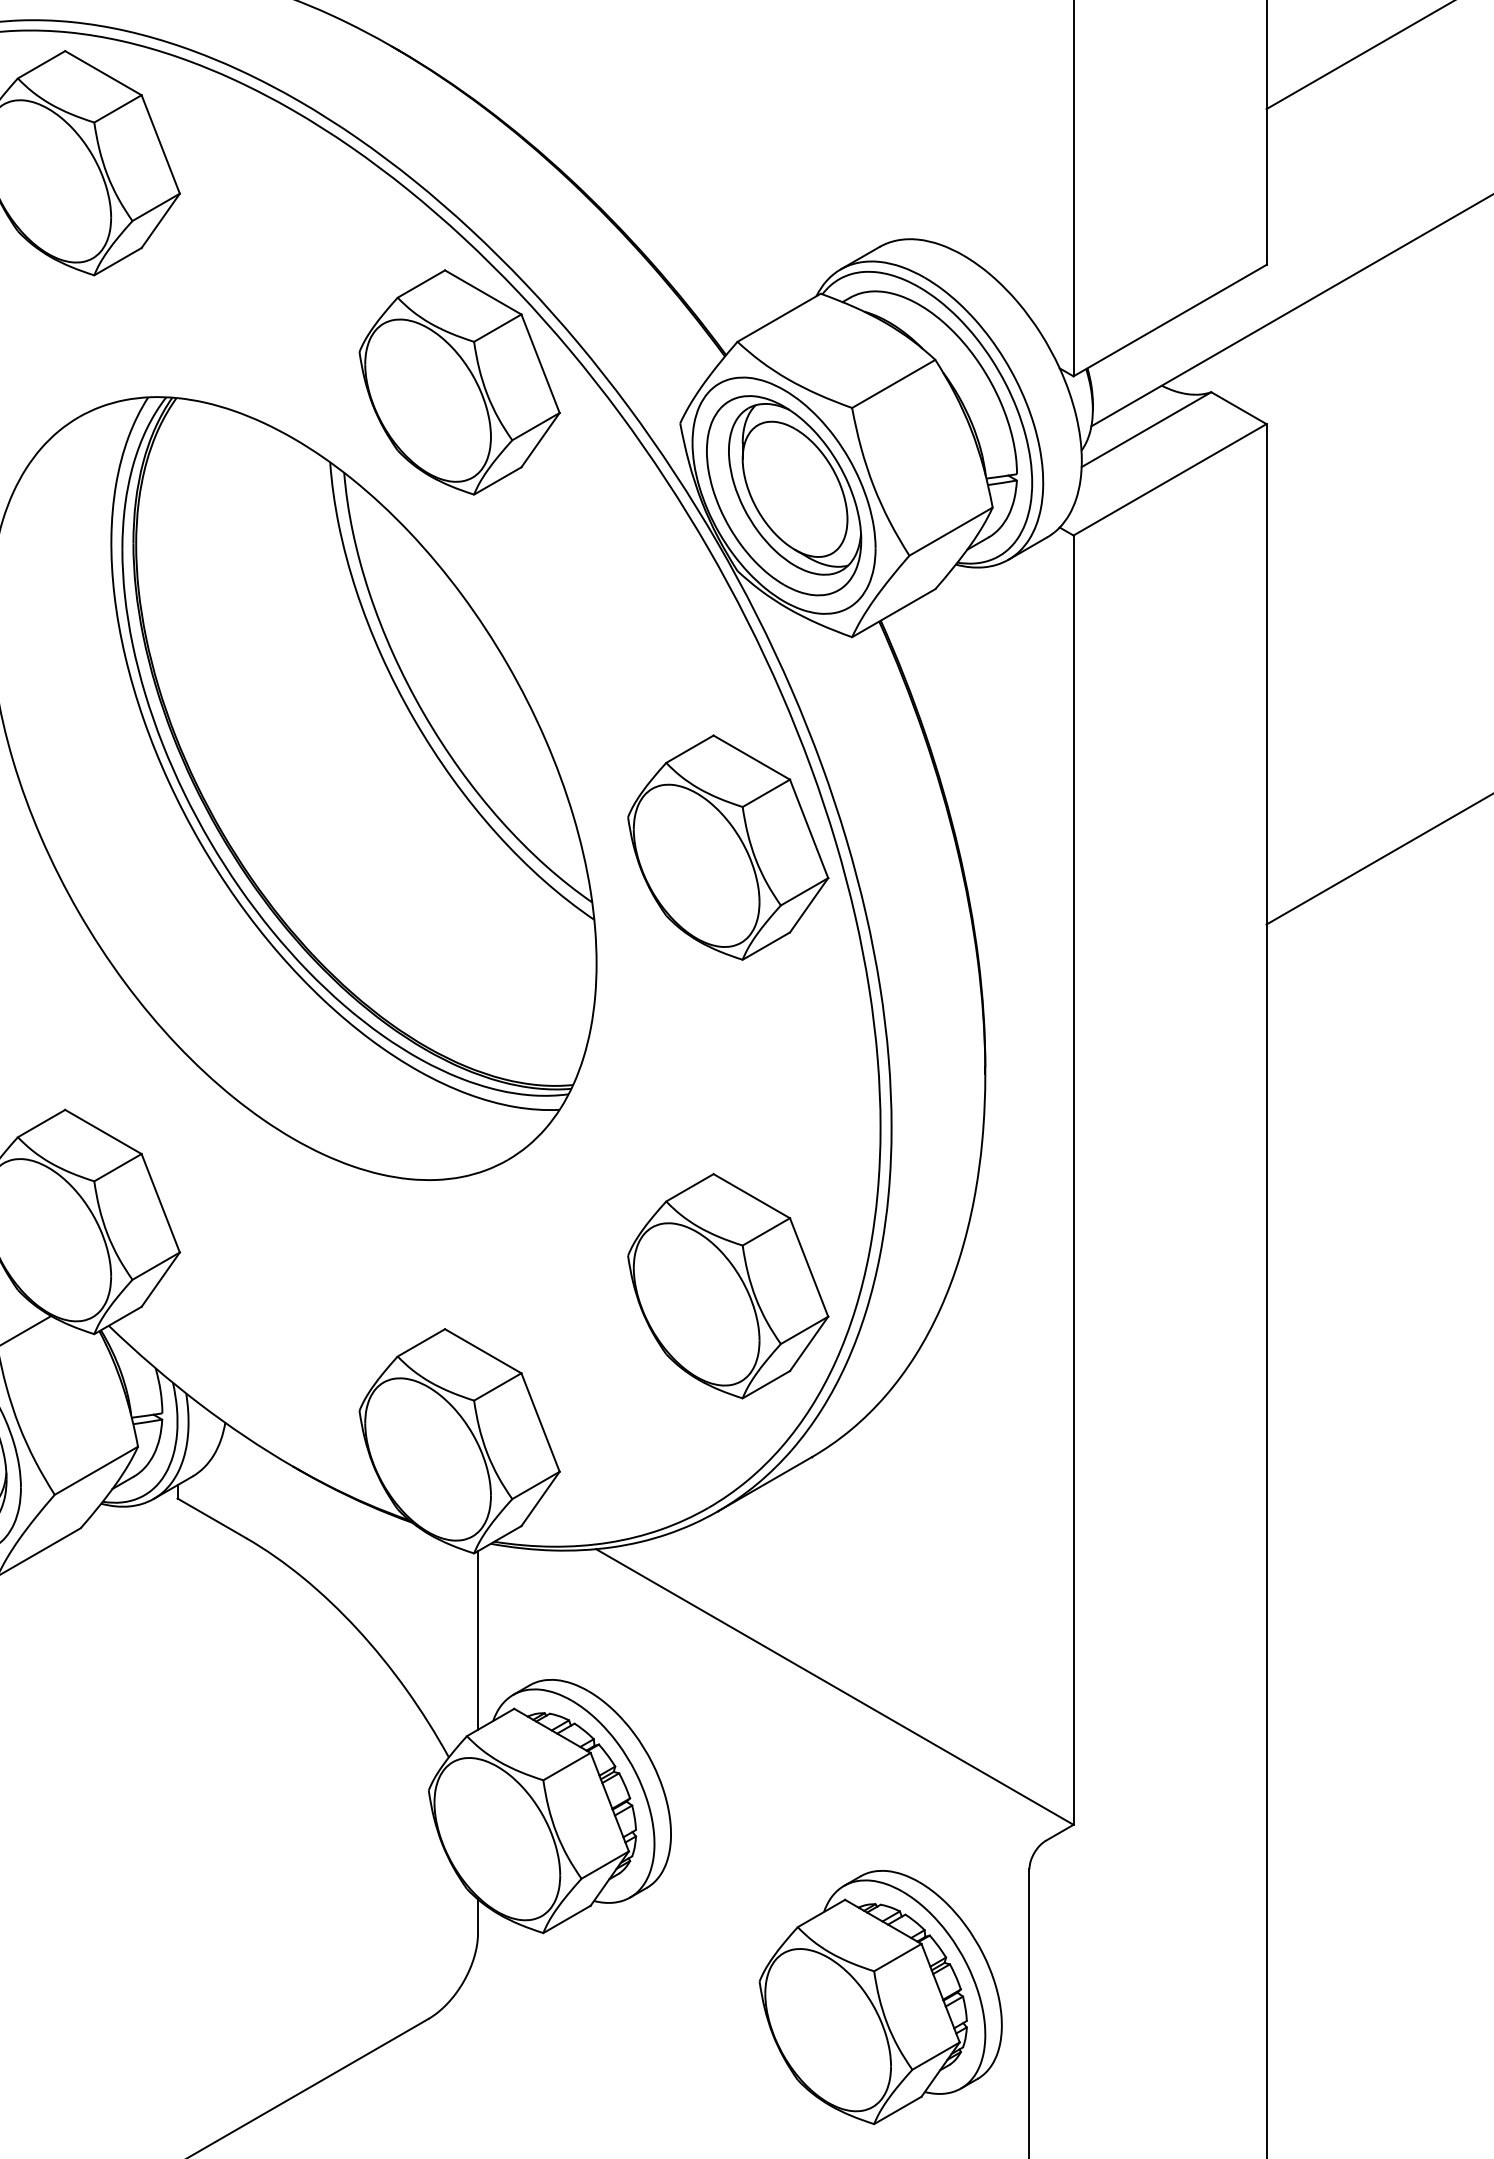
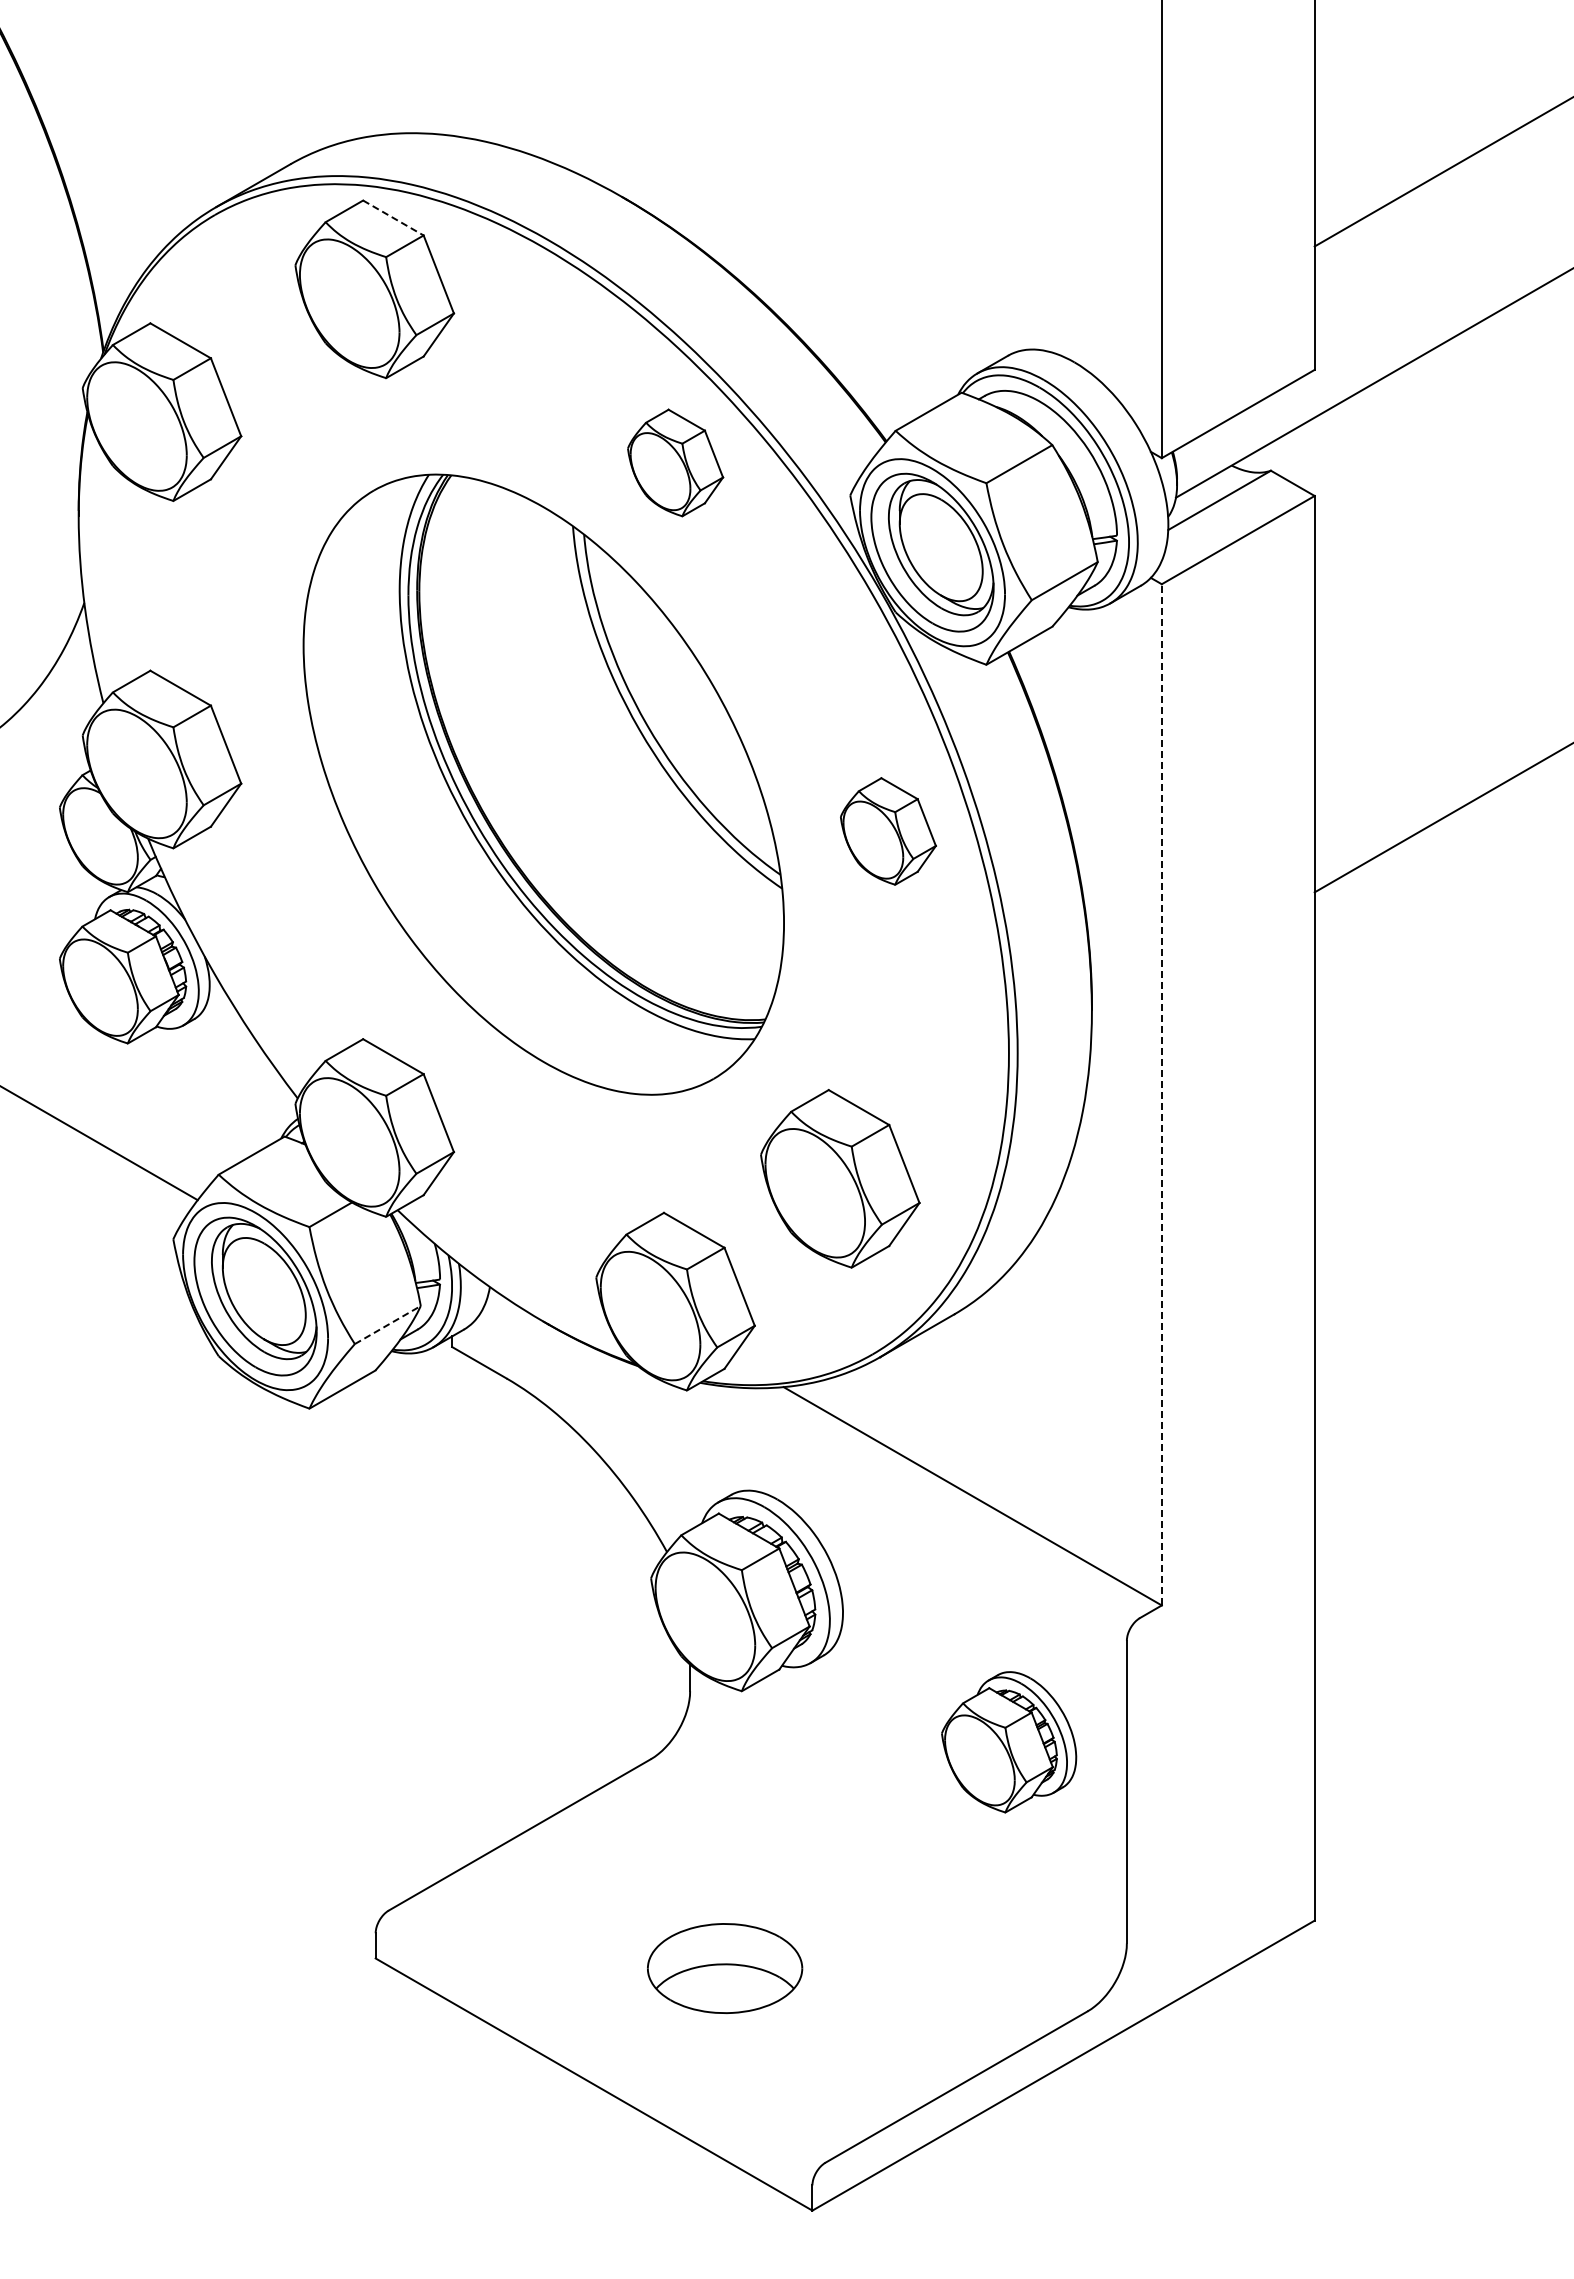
line: (103, 73) -> (393, 218), solid -> dashed
part: (459, 381) -> (675, 462), size x0.6
part: (728, 847) -> (888, 831), size x0.6
line: (1073, 1179) -> (1161, 1094), solid -> dashed
part: (728, 1285) -> (840, 1178), moved
line: (97, 1470) -> (388, 1324), solid -> dashed
line: (478, 1640) -> (690, 1459), removed
part: (879, 1997) -> (1008, 1742), size x0.7

